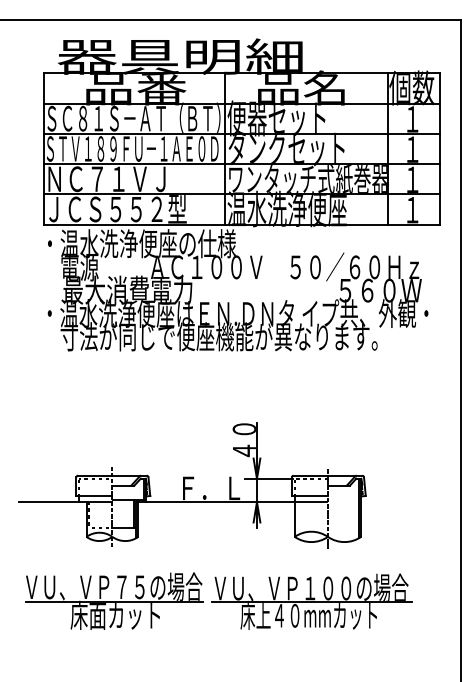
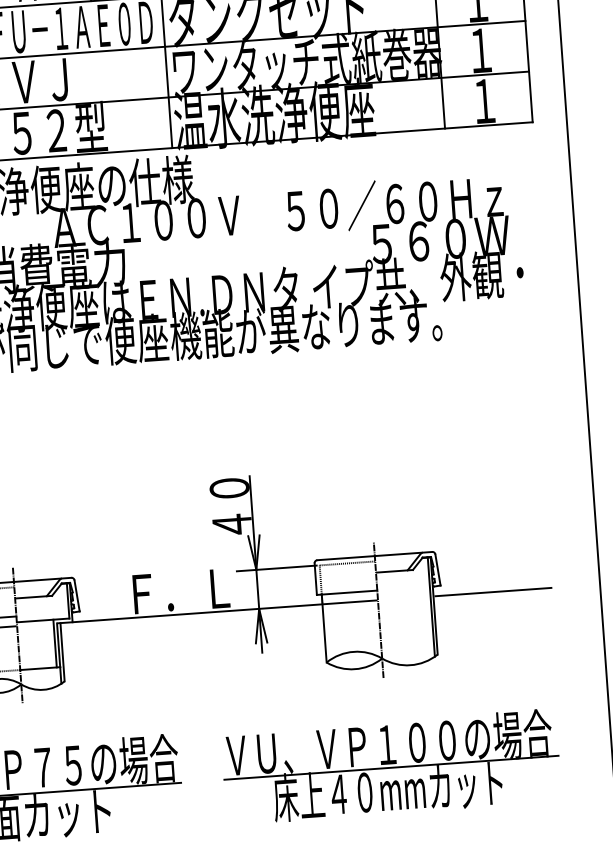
line: (396, 502) -> (492, 592), added
part: (311, 601) -> (390, 766), moved

